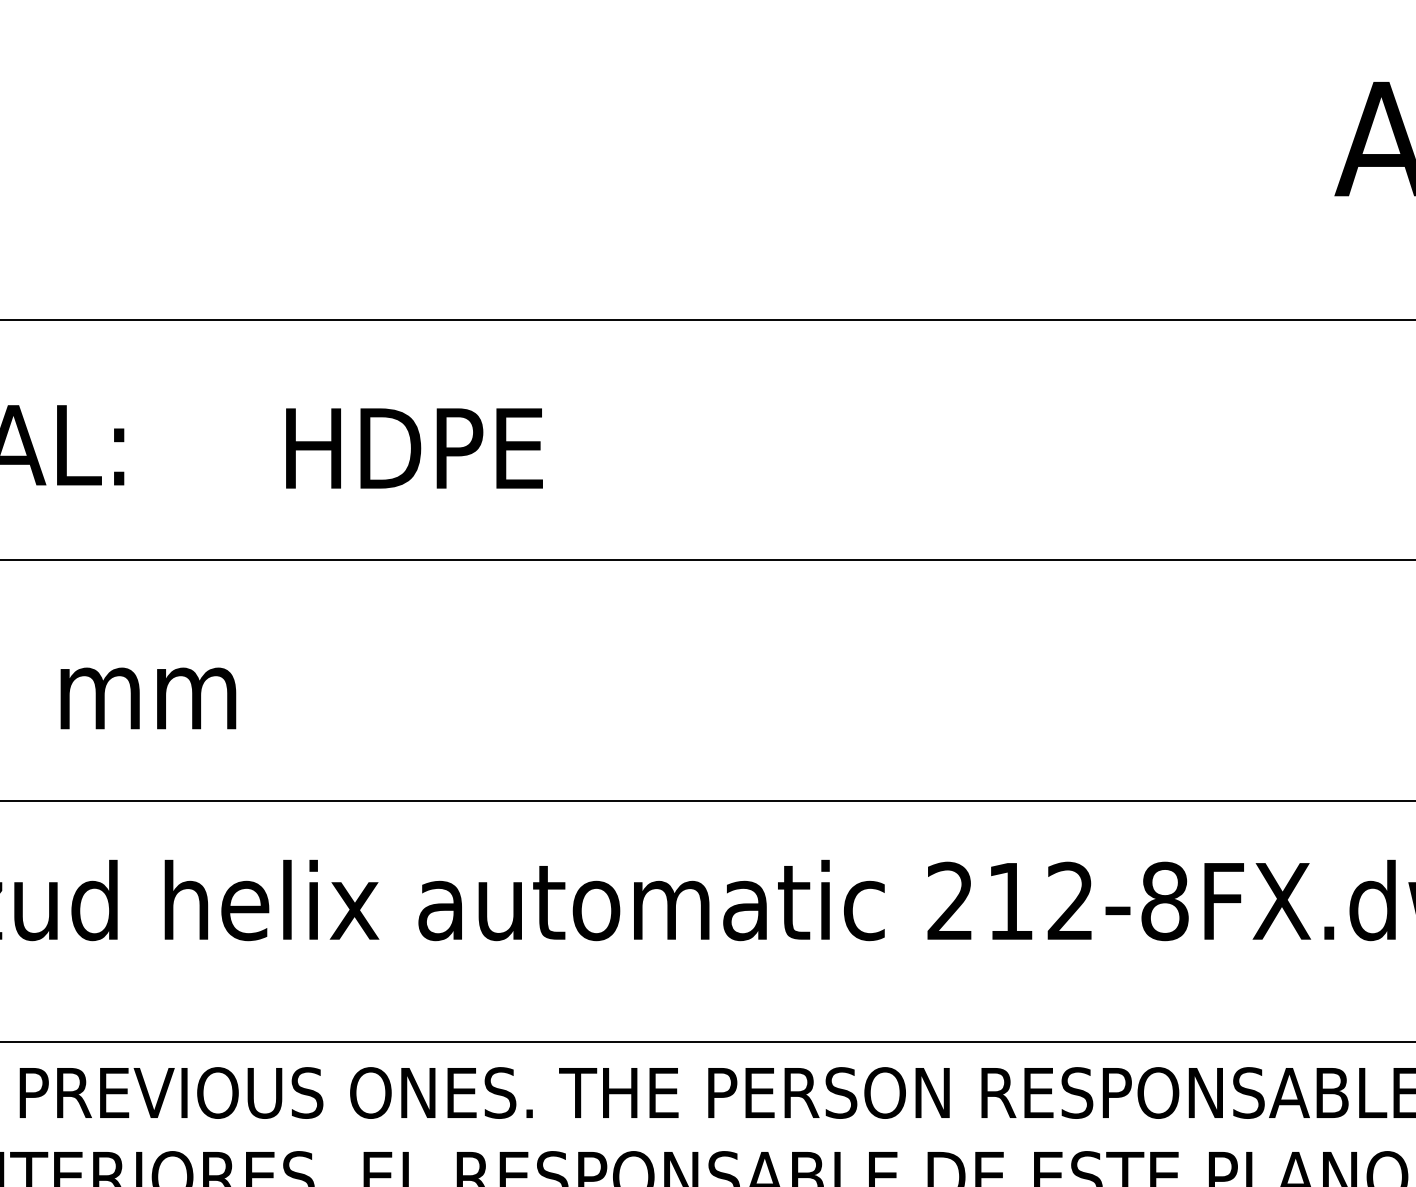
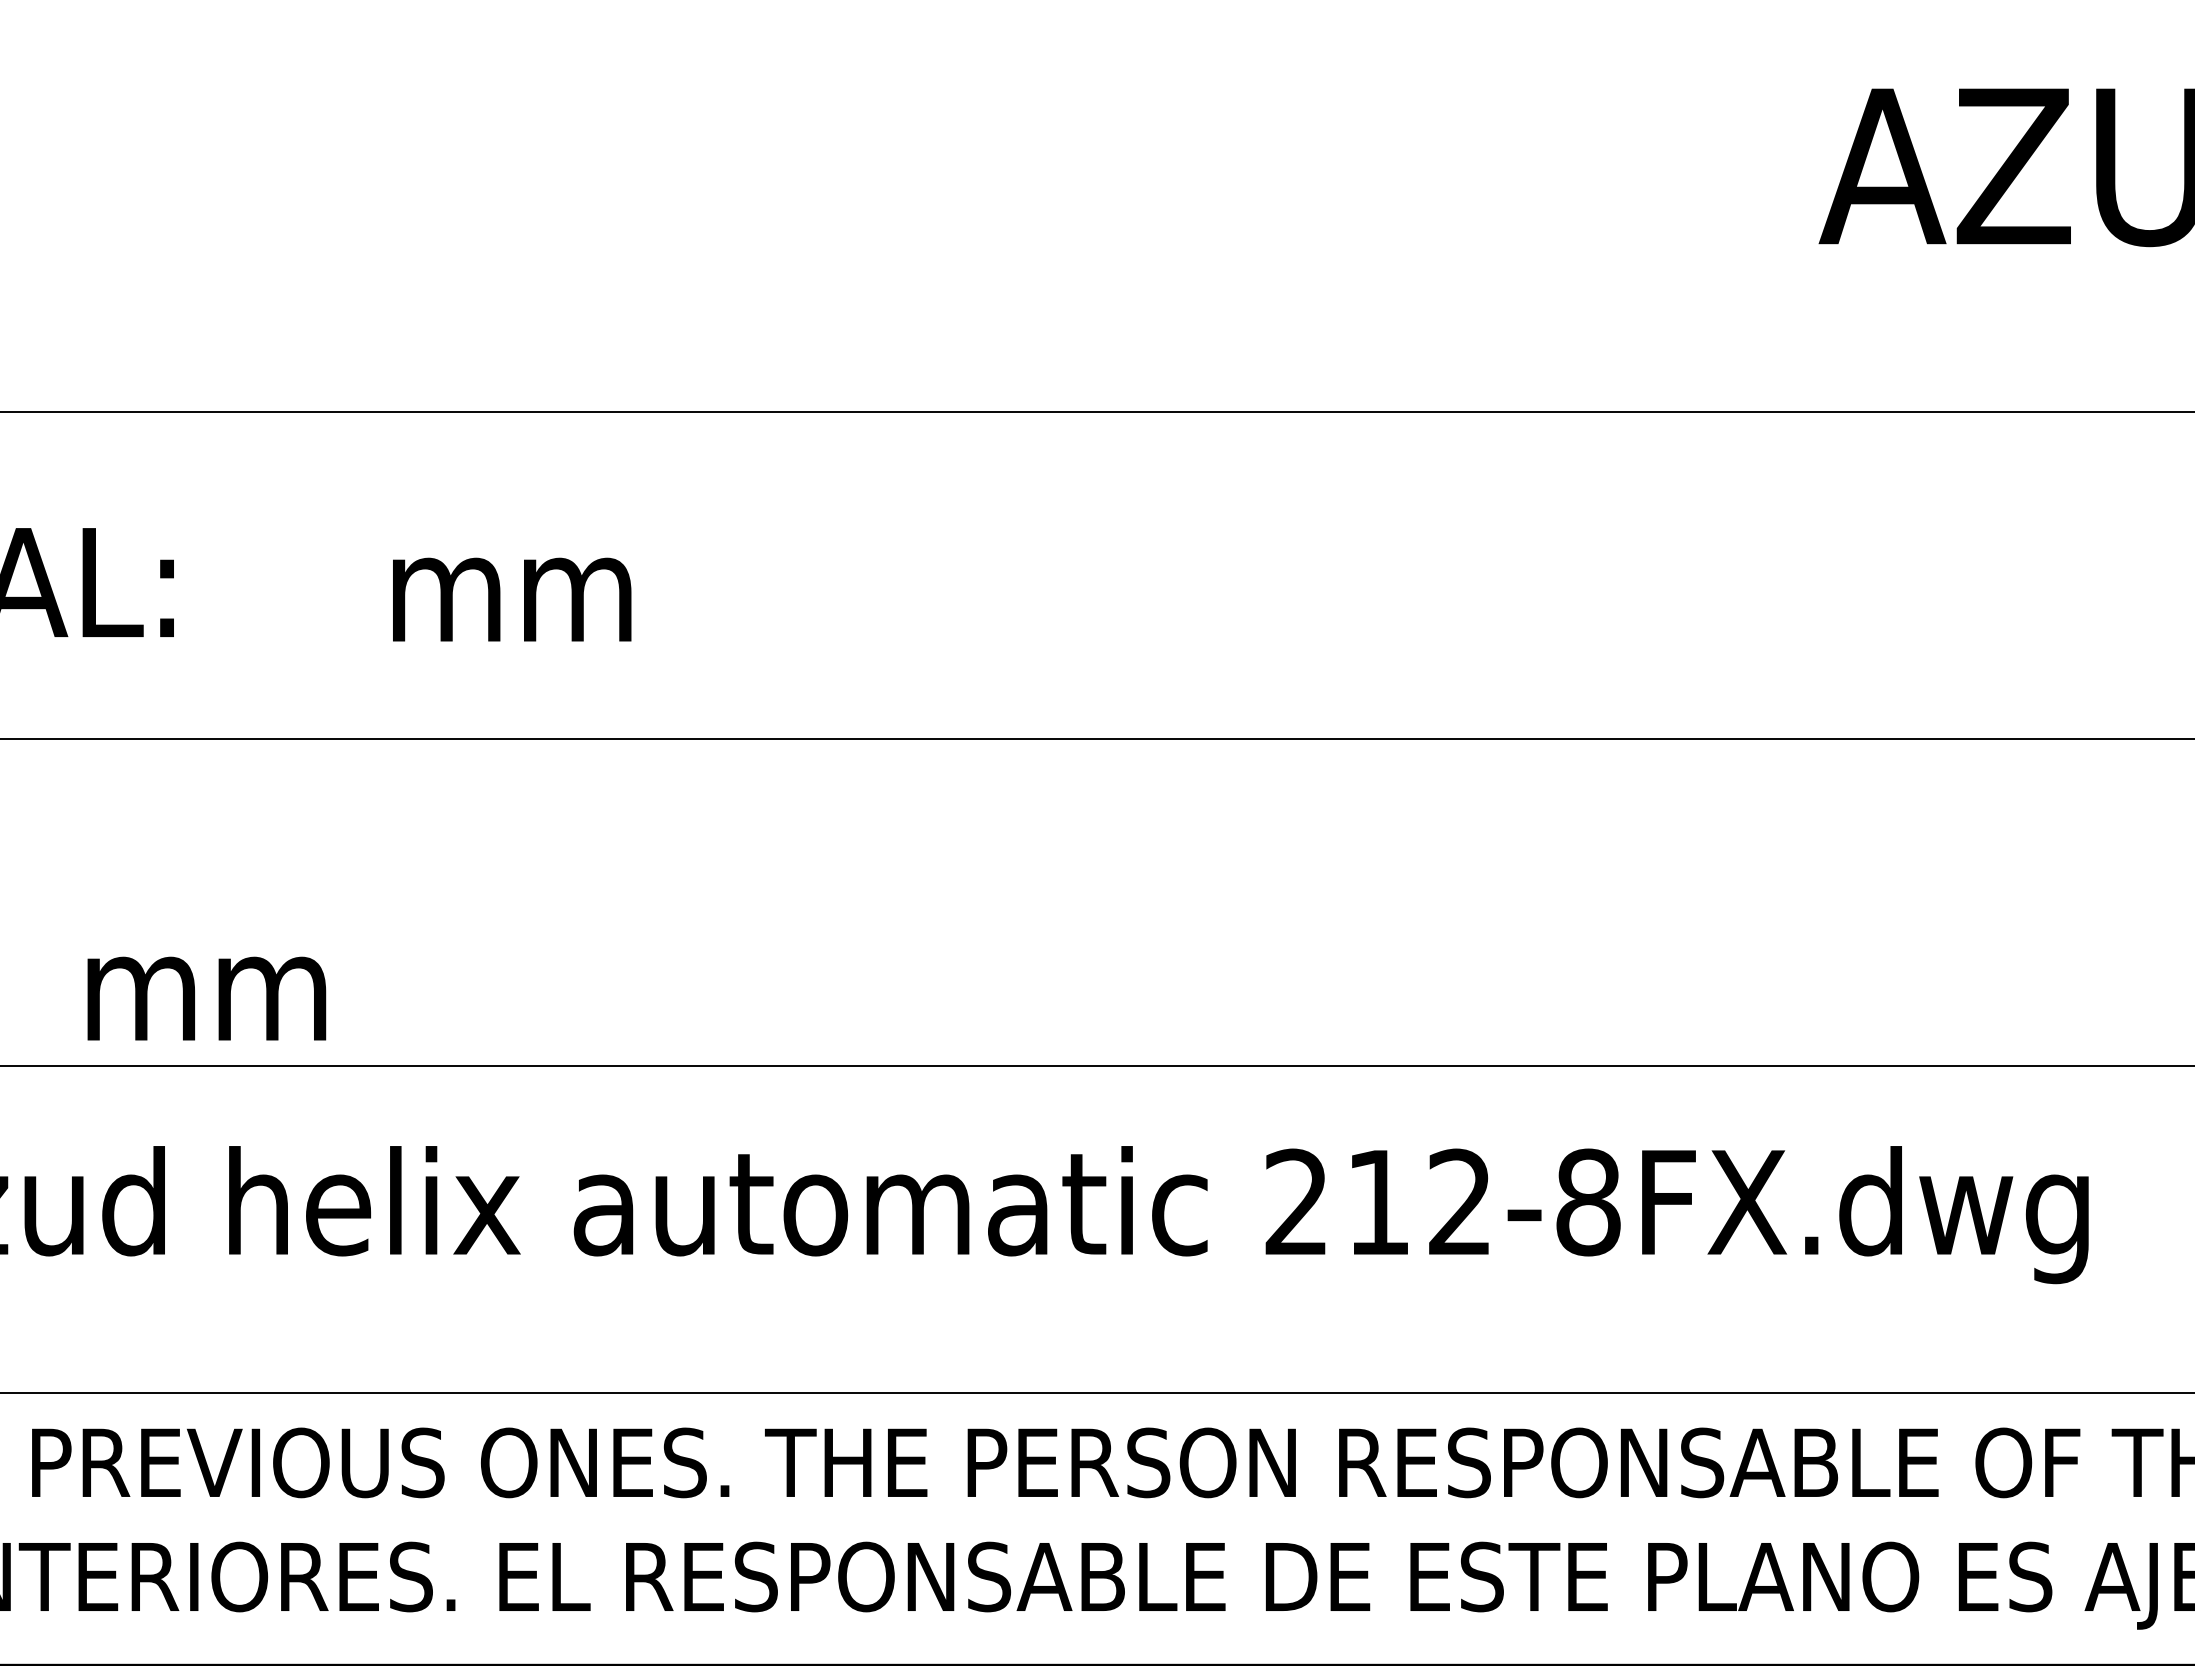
text: (414, 448) -> (568, 586), HDPE -> mm
text: (148, 698) -> (206, 998), moved

